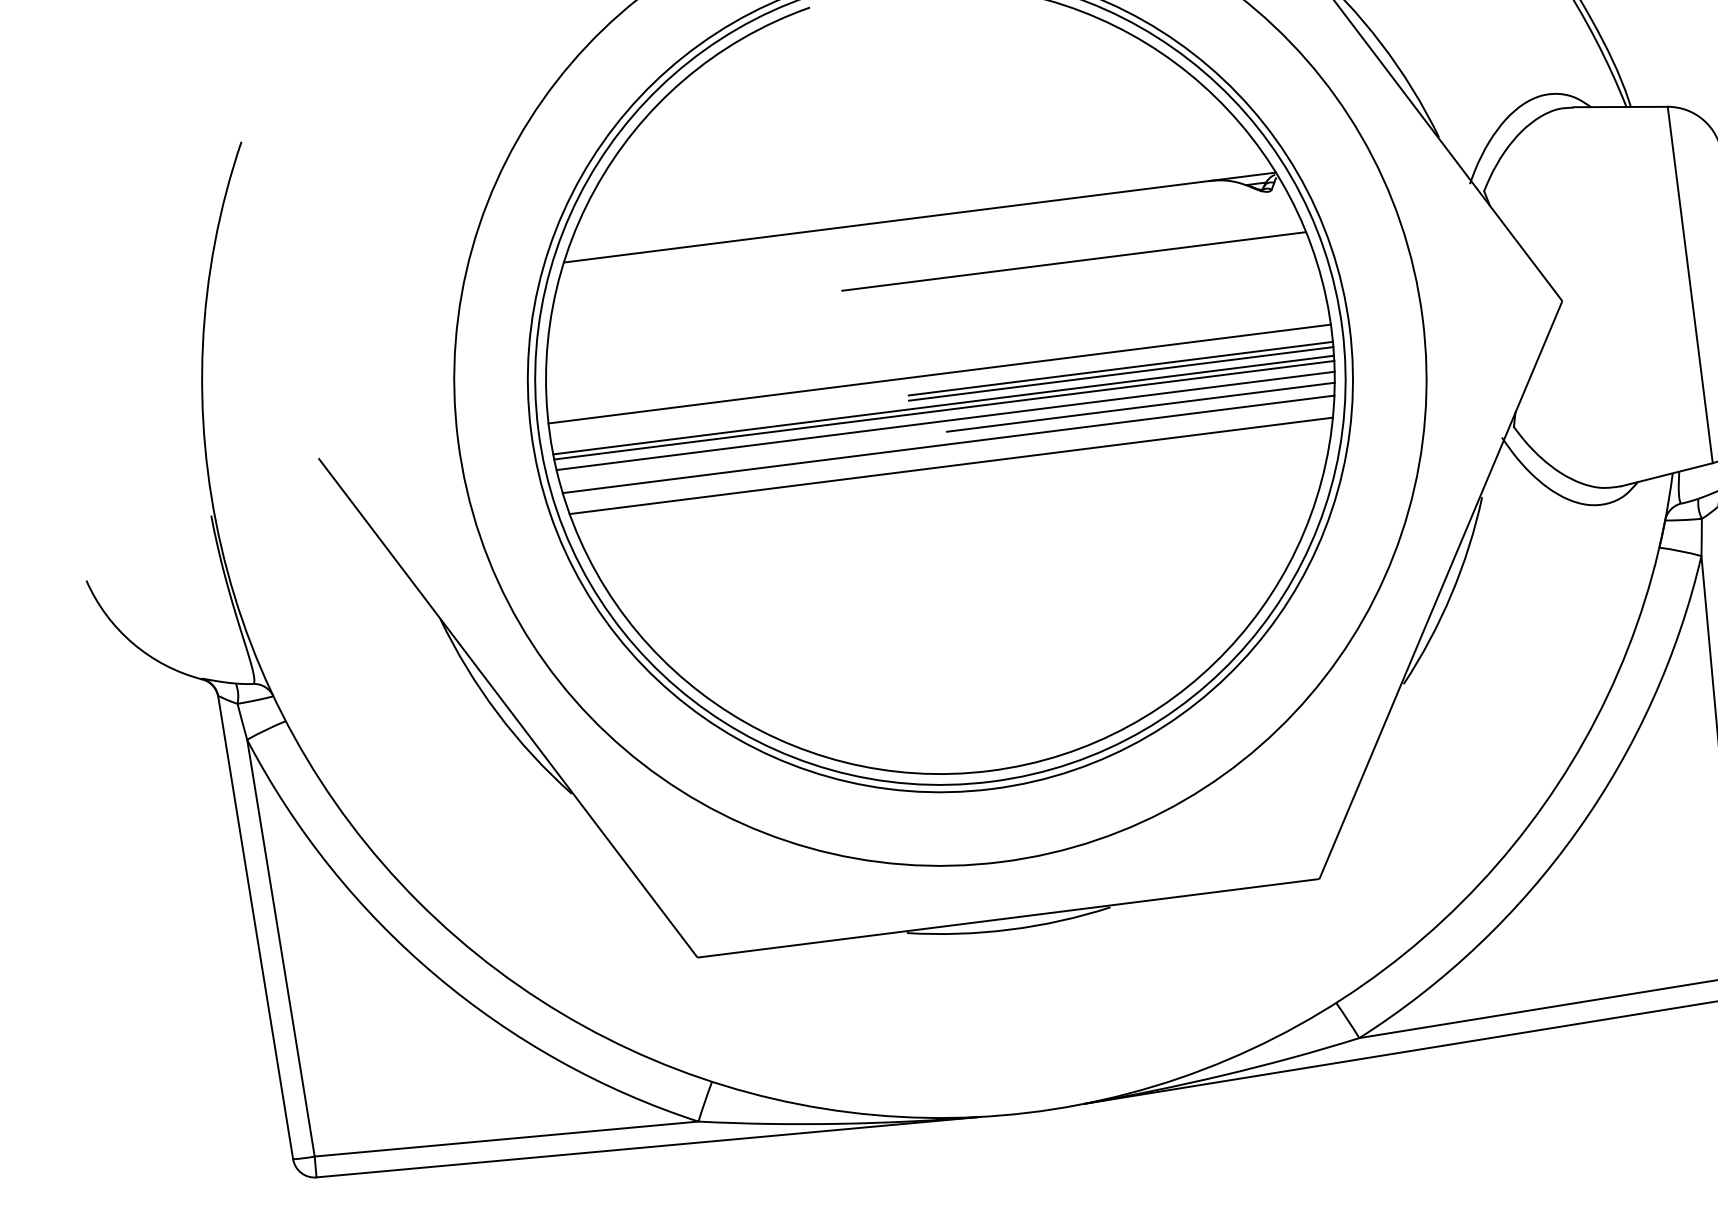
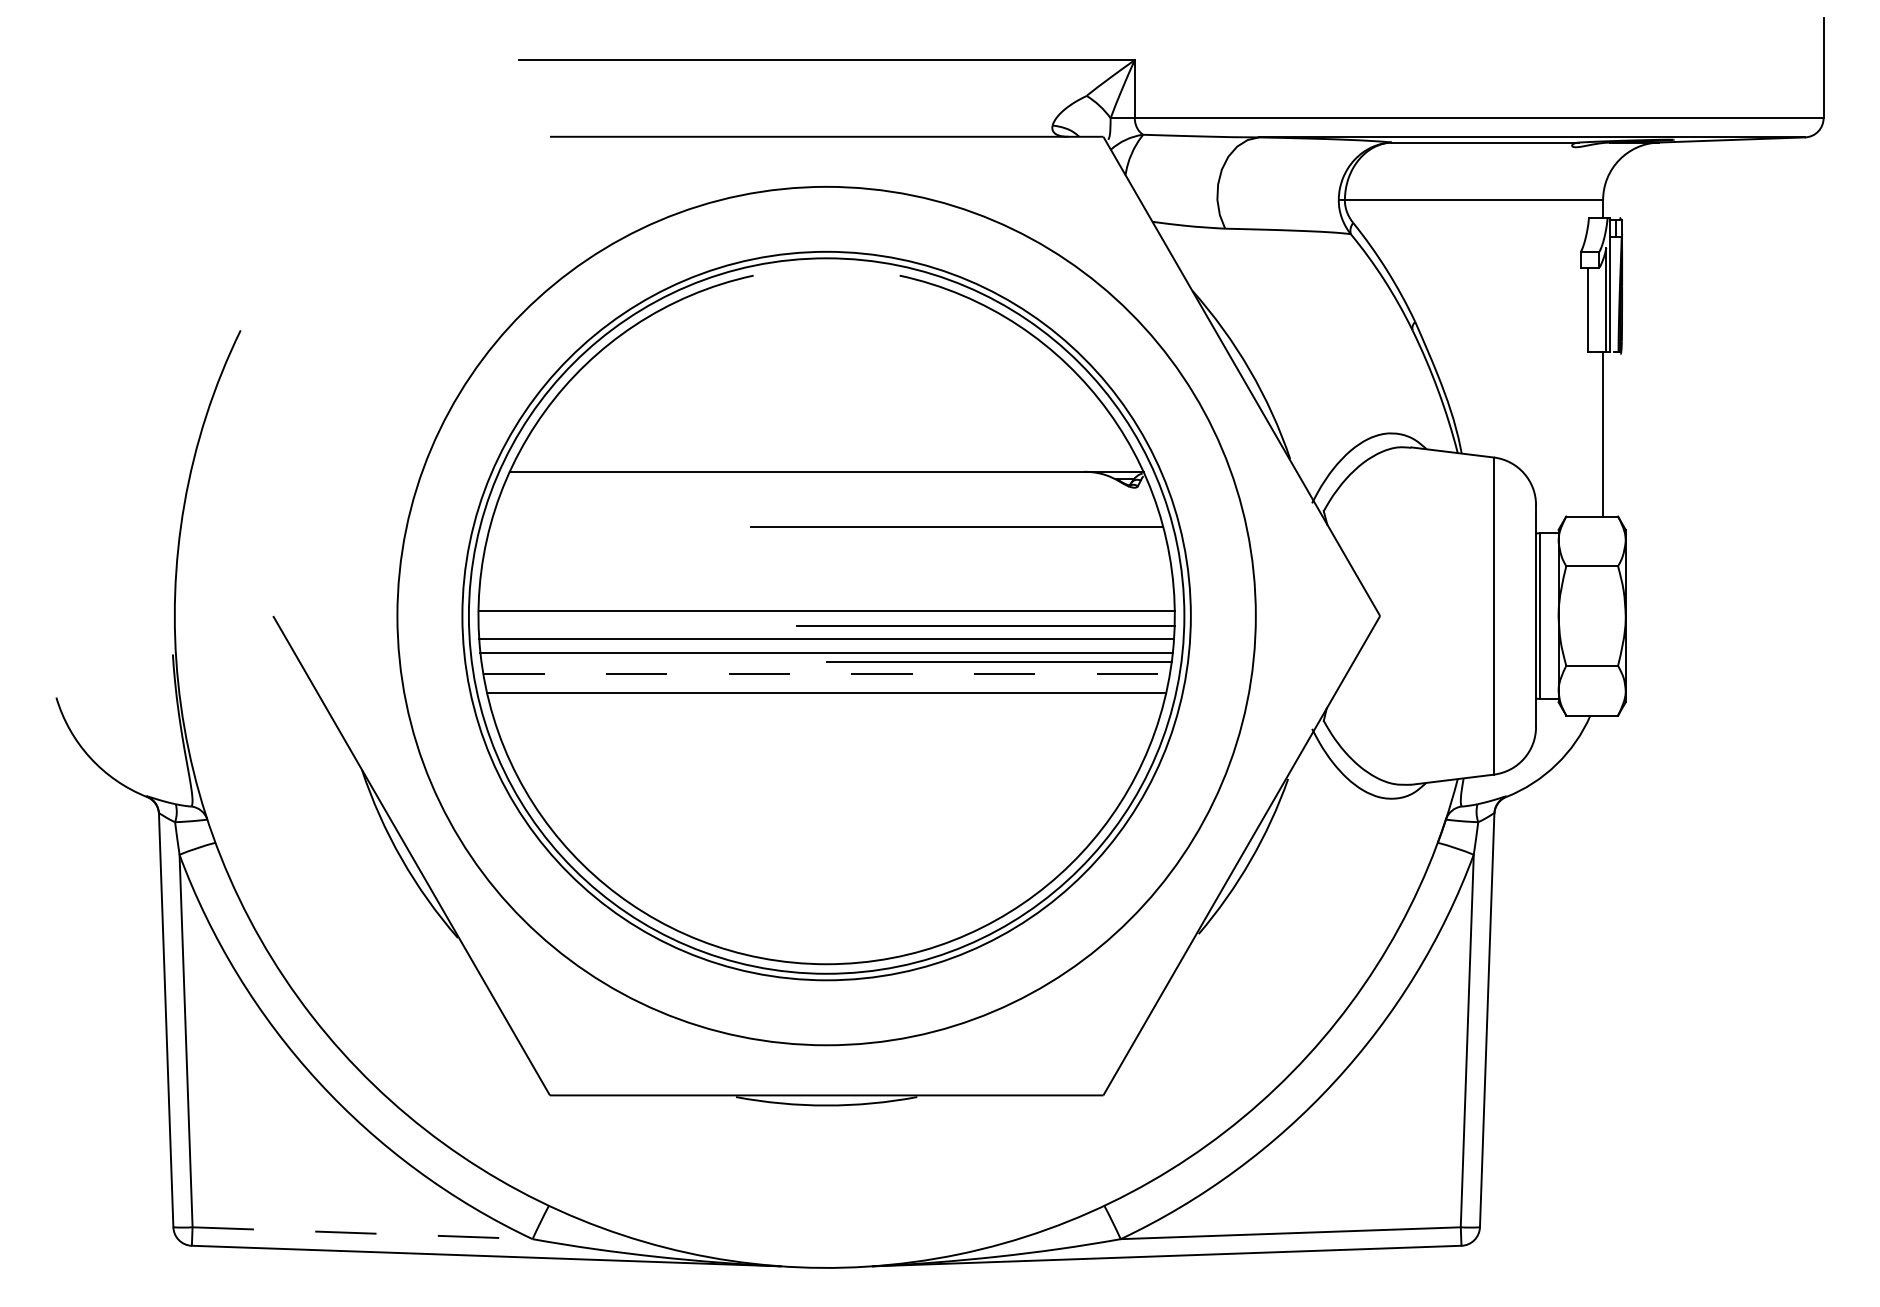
line: (1120, 373) -> (985, 630), removed
line: (944, 410) -> (826, 643), removed
line: (949, 444) -> (827, 673), solid -> dashed
line: (507, 1139) -> (363, 1233), solid -> dashed

